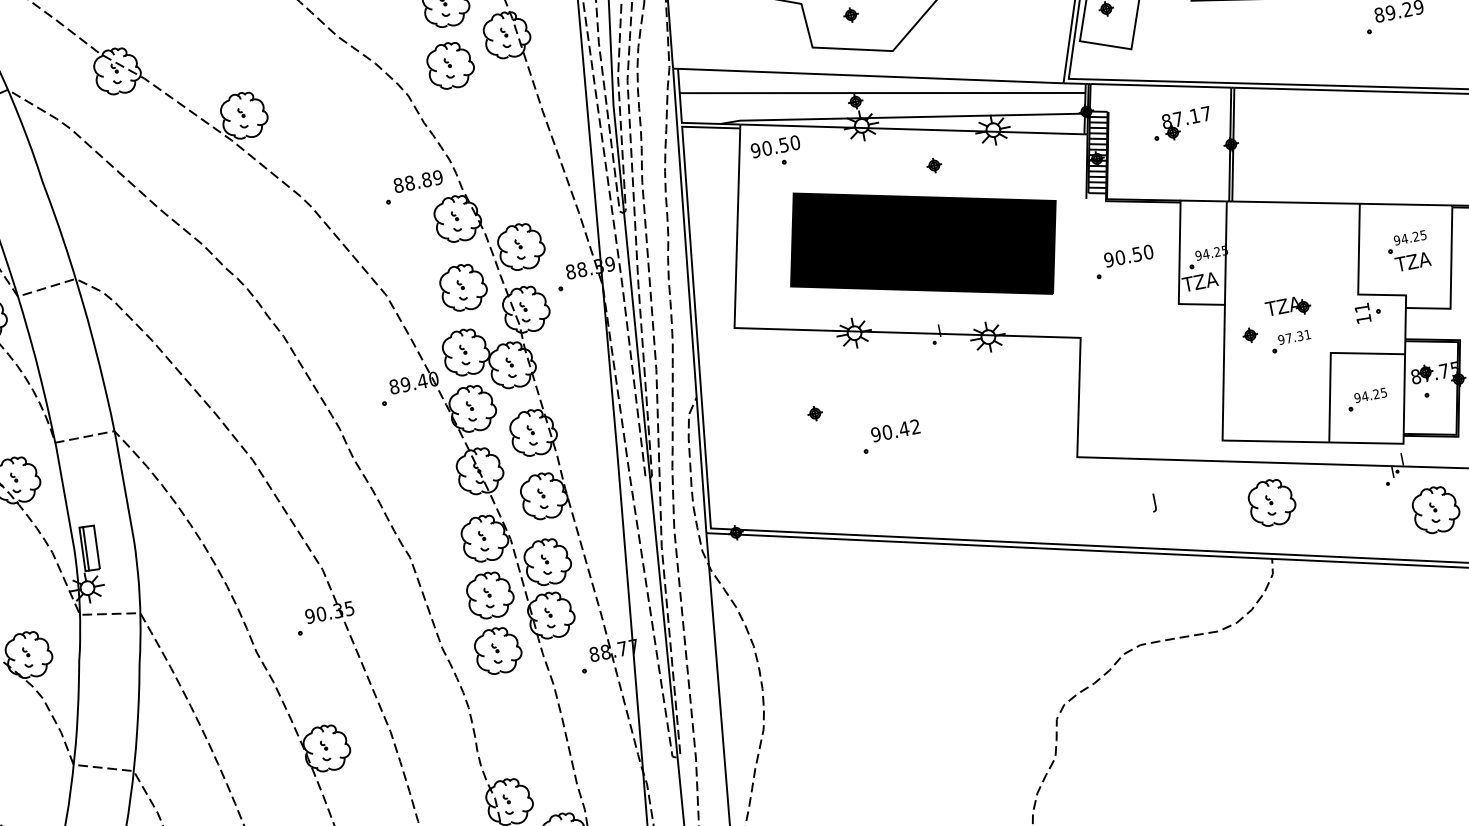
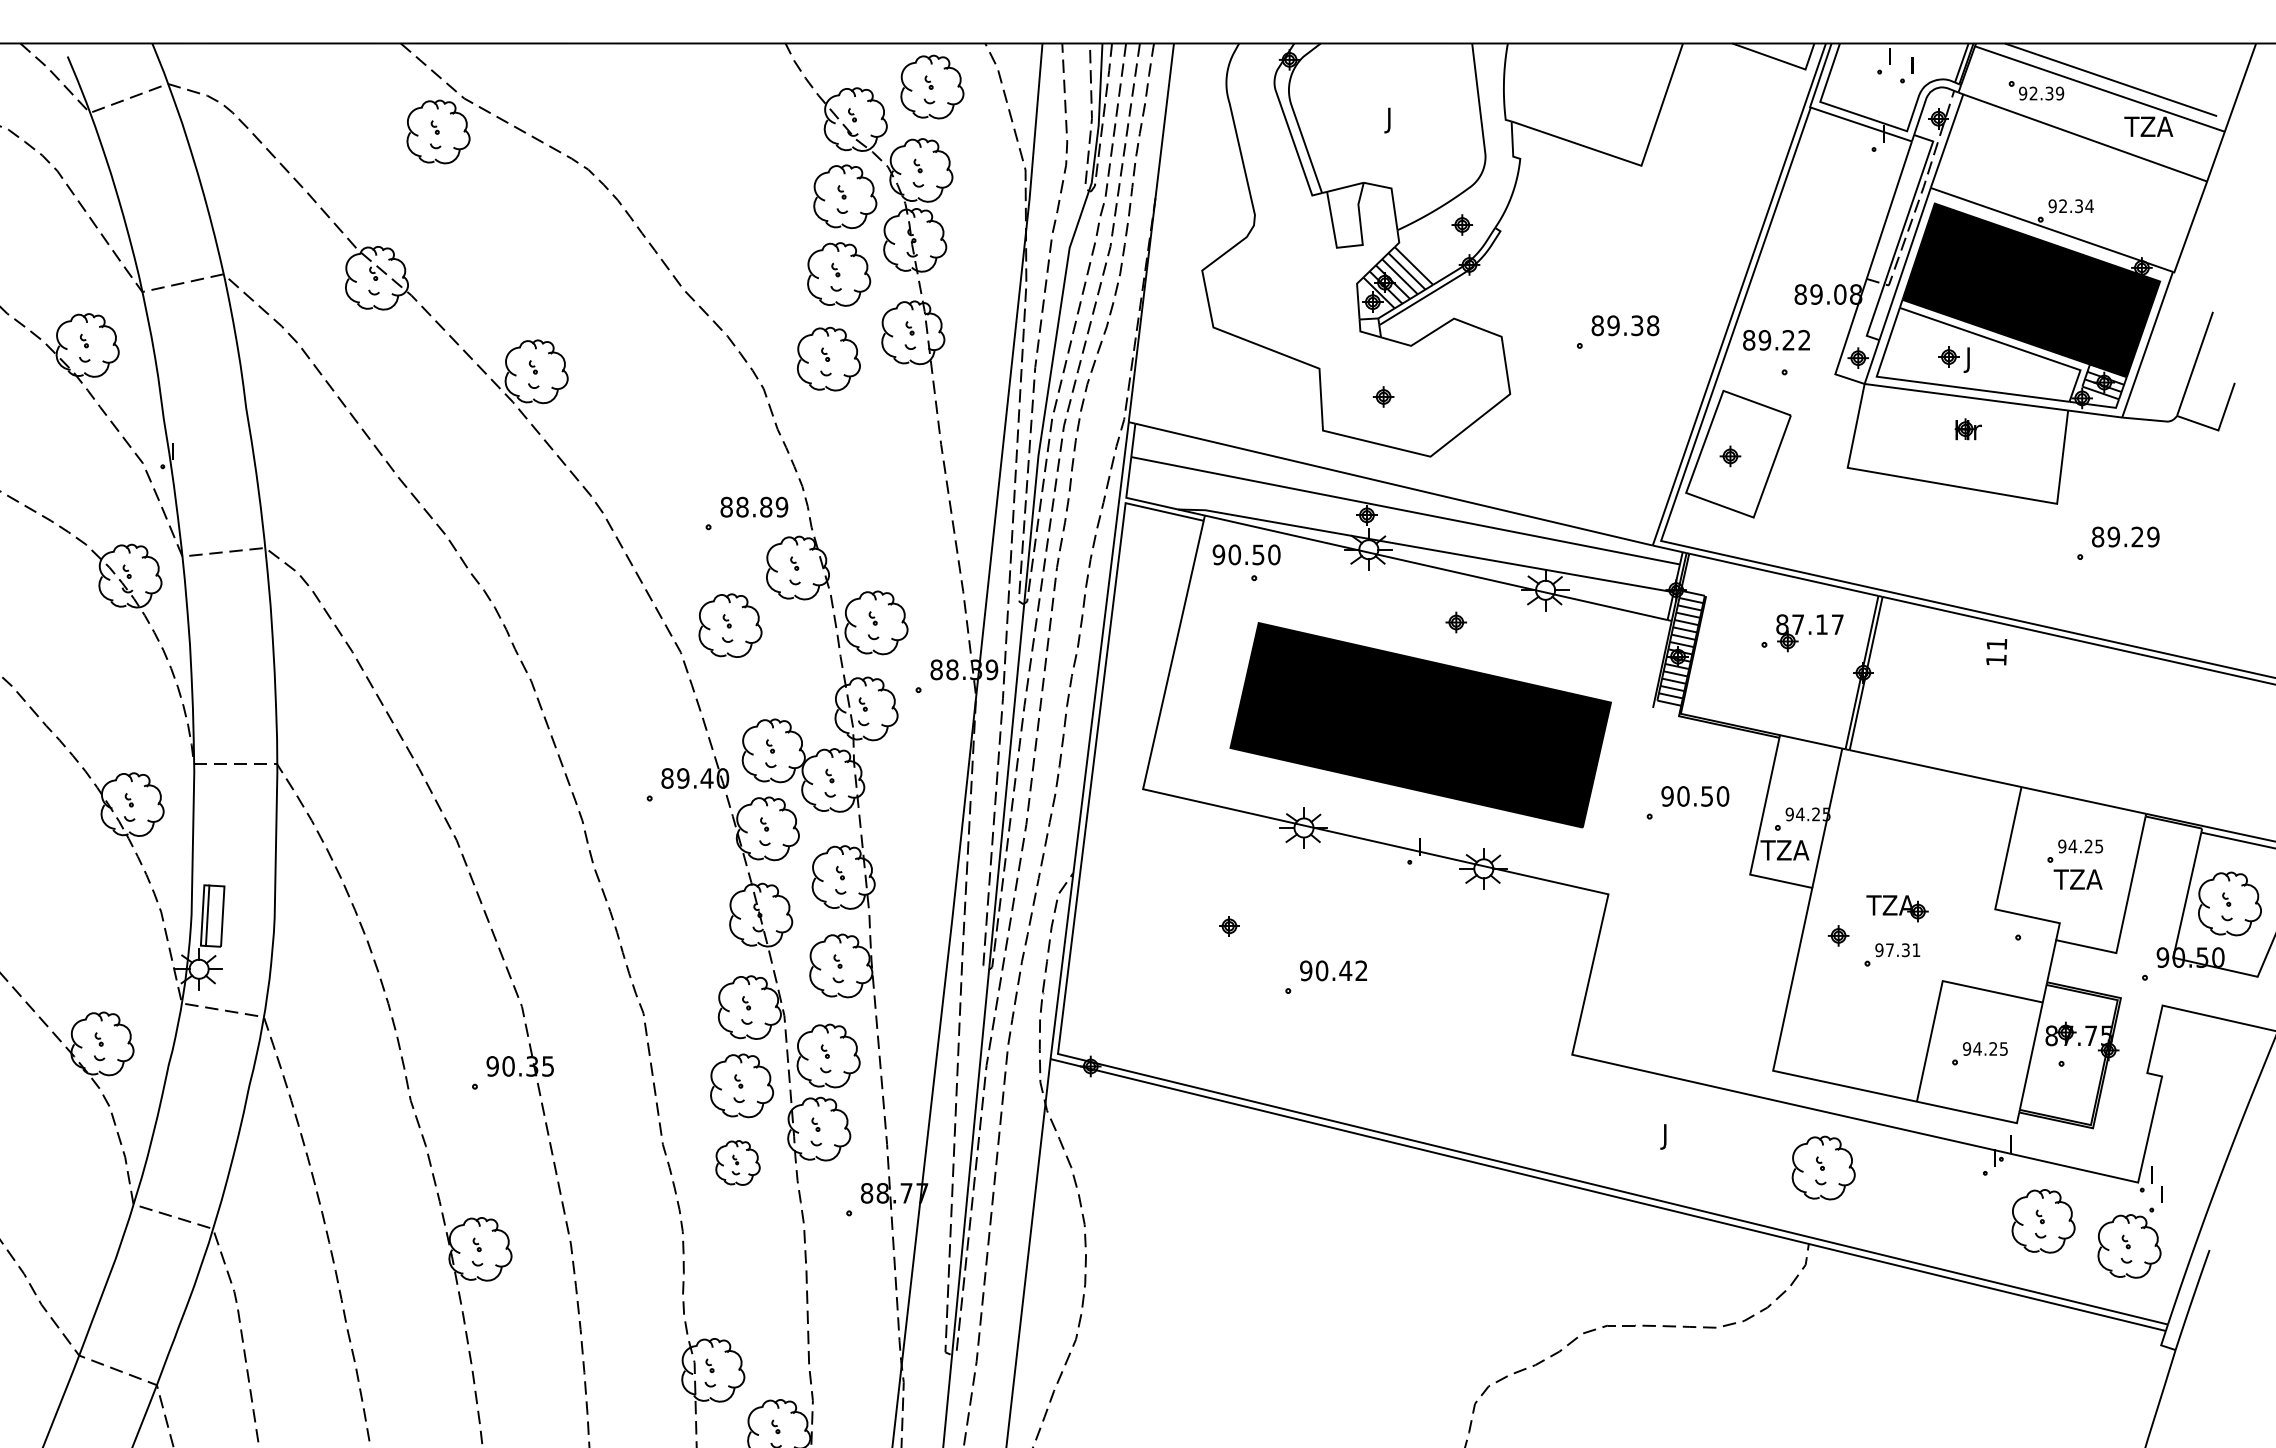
part: (463, 287) -> (730, 625), moved
text: (1362, 313) -> (1996, 652), moved
part: (497, 650) -> (737, 1162), size x0.7

